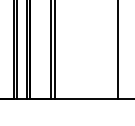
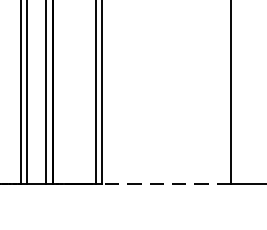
line: (86, 99) -> (167, 184), solid -> dashed

